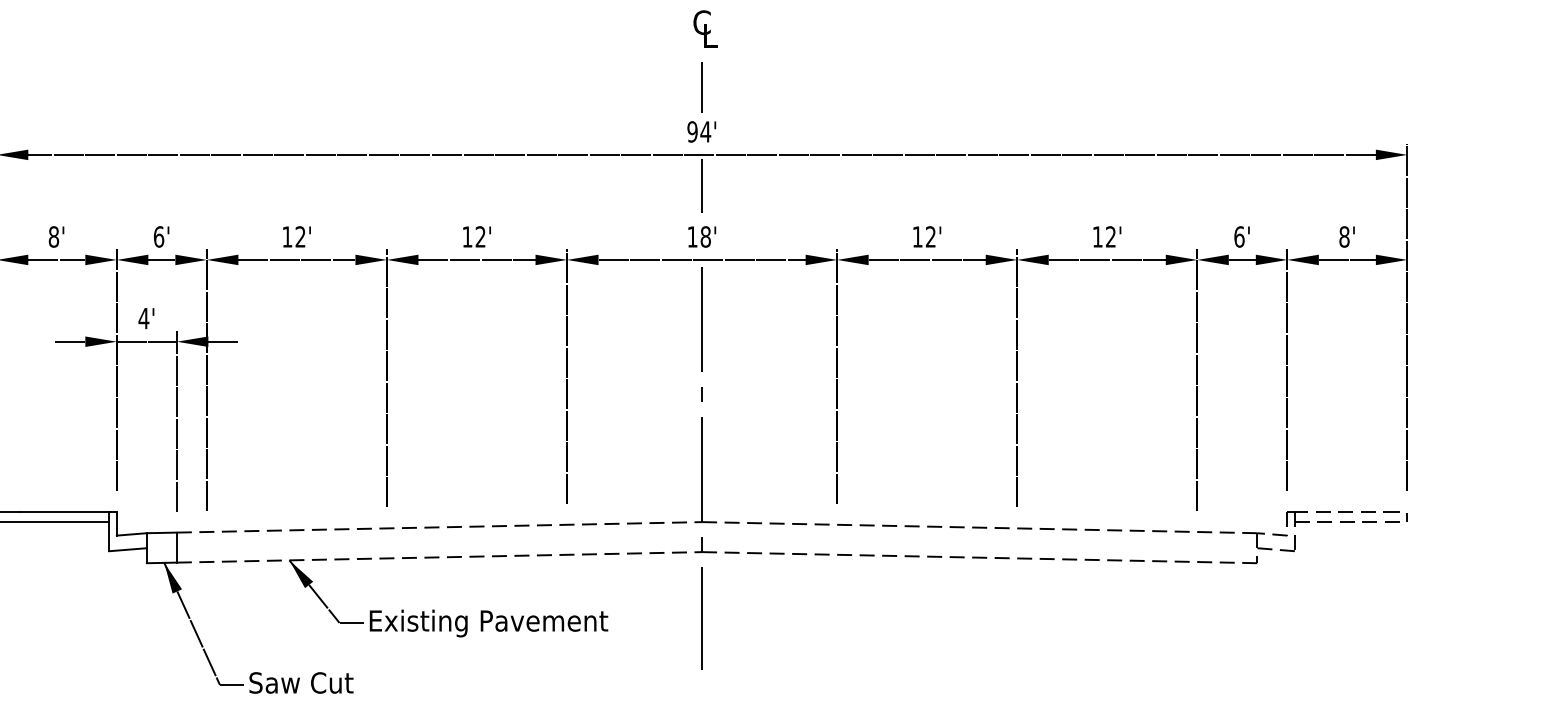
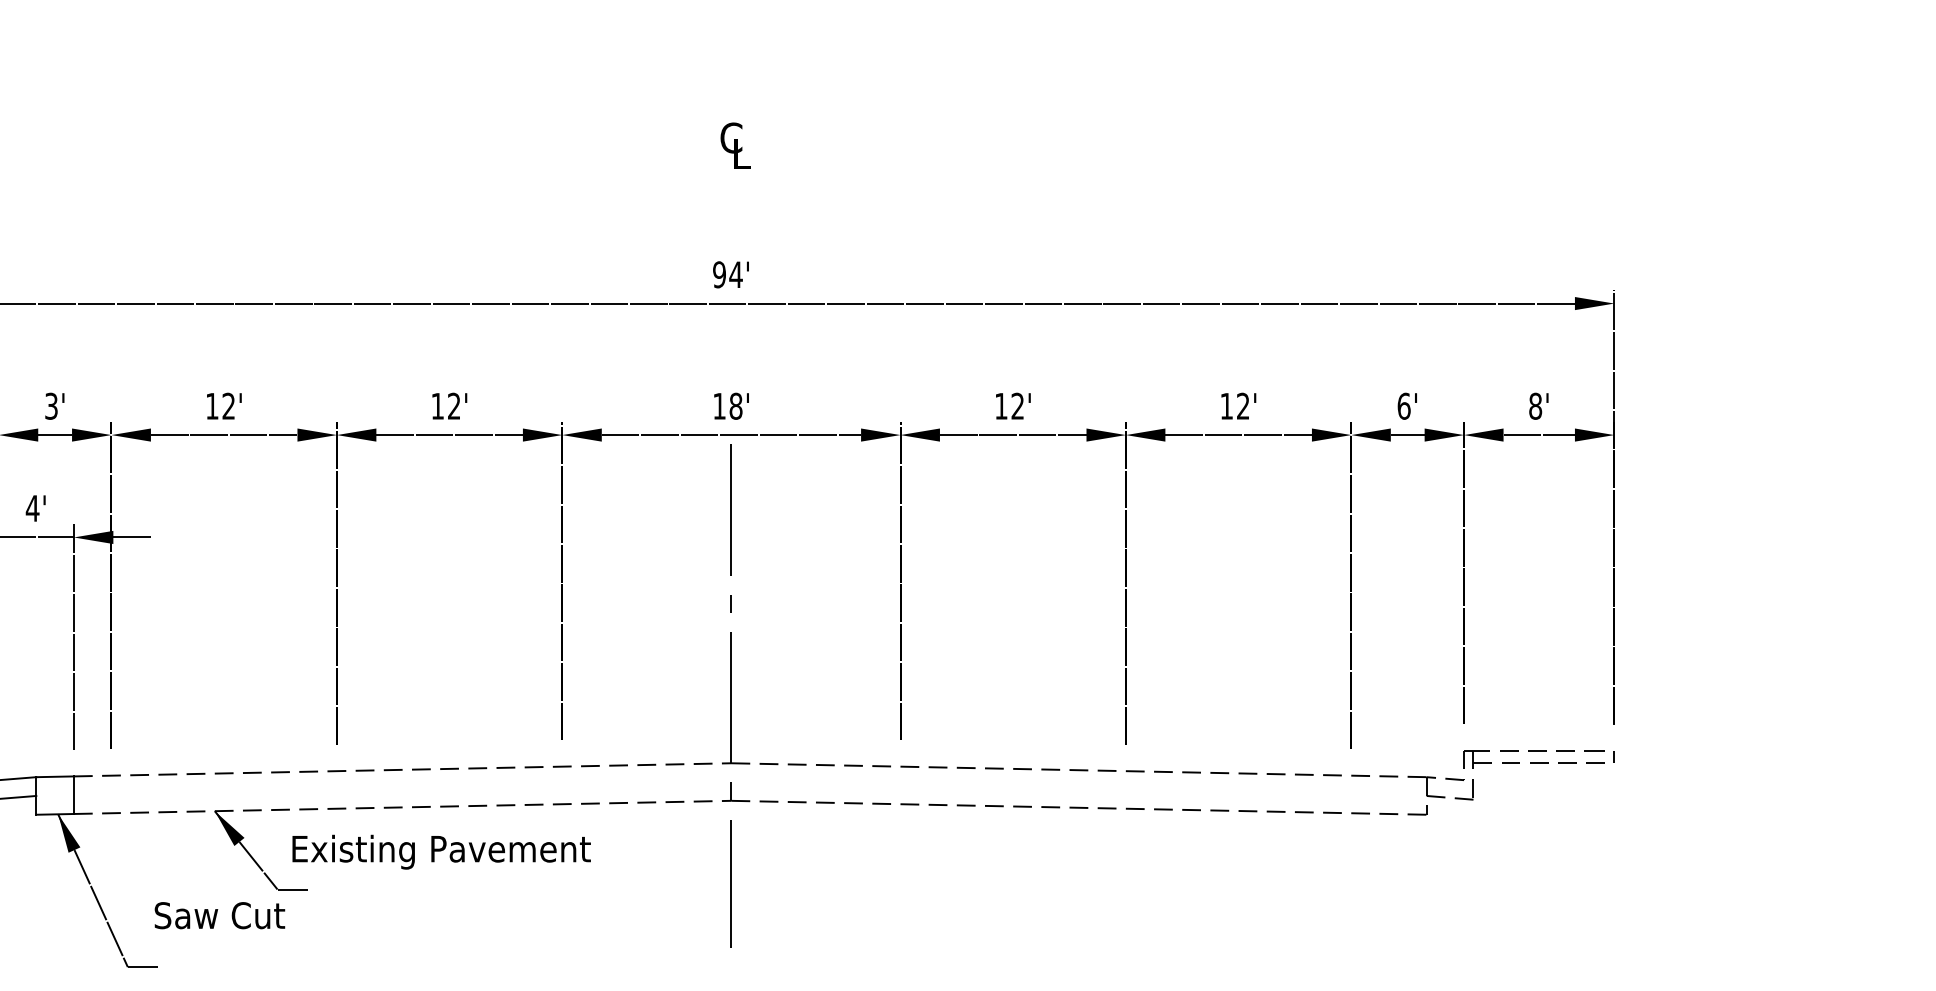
line: (701, 86) -> (730, 218), removed
line: (702, 185) -> (731, 341), removed
text: (158, 236) -> (51, 405), 6' -> 3'
text: (488, 622) -> (441, 851), moved
text: (301, 682) -> (219, 915), moved

